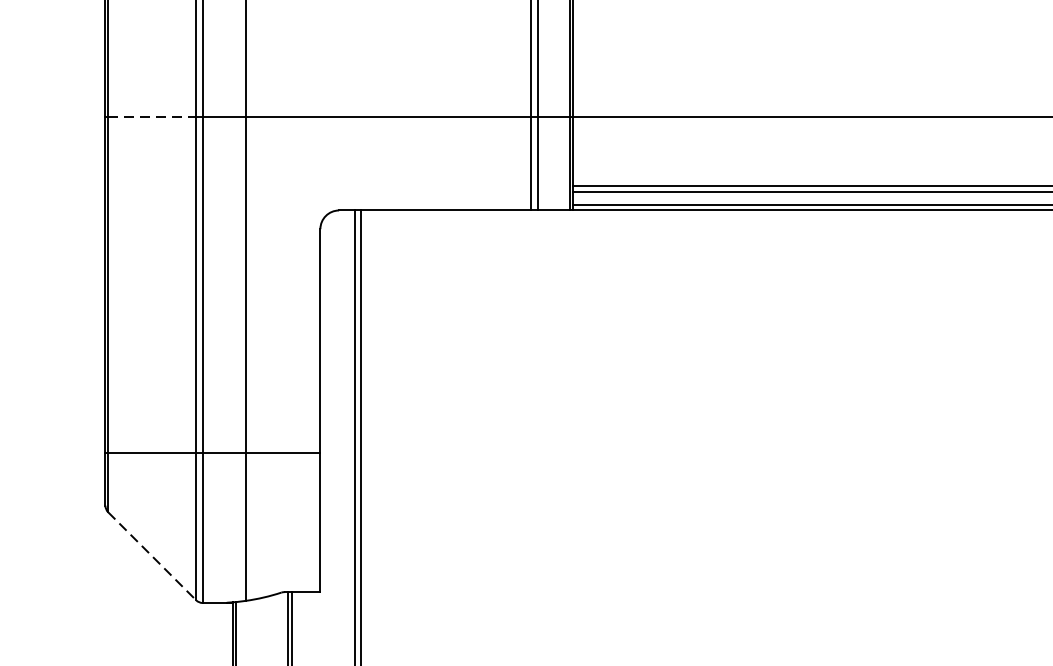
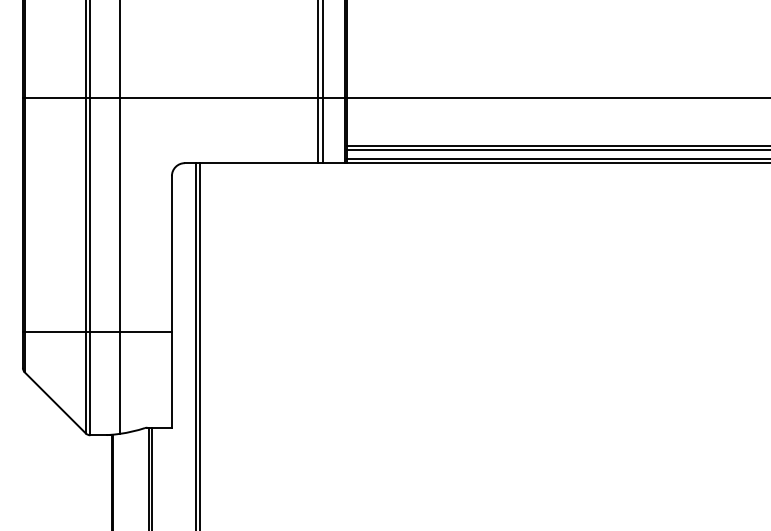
line: (152, 117) -> (55, 98), dashed -> solid
line: (152, 557) -> (55, 403), dashed -> solid

